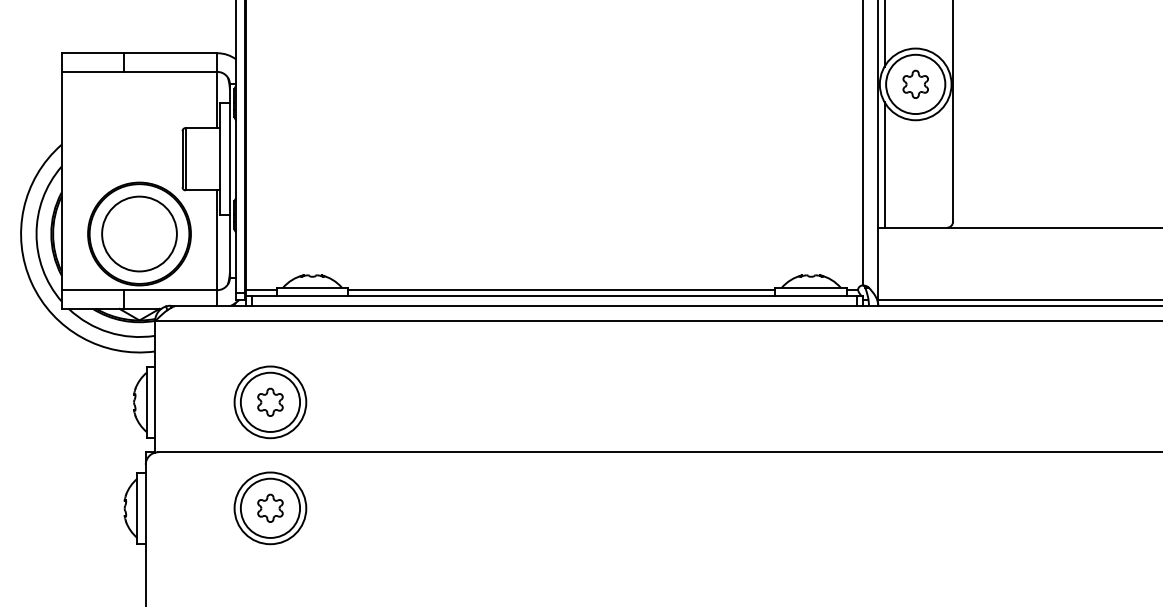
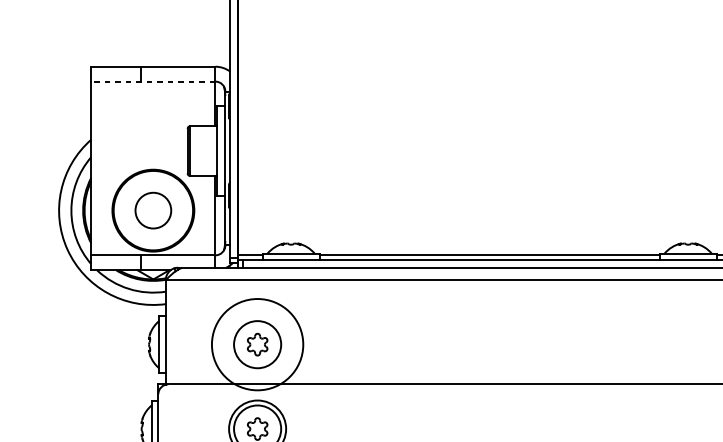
line: (139, 71) -> (153, 81), solid -> dashed
circle: (139, 233) -> (153, 210), size x0.6
circle: (270, 402) -> (257, 344), size x1.6

